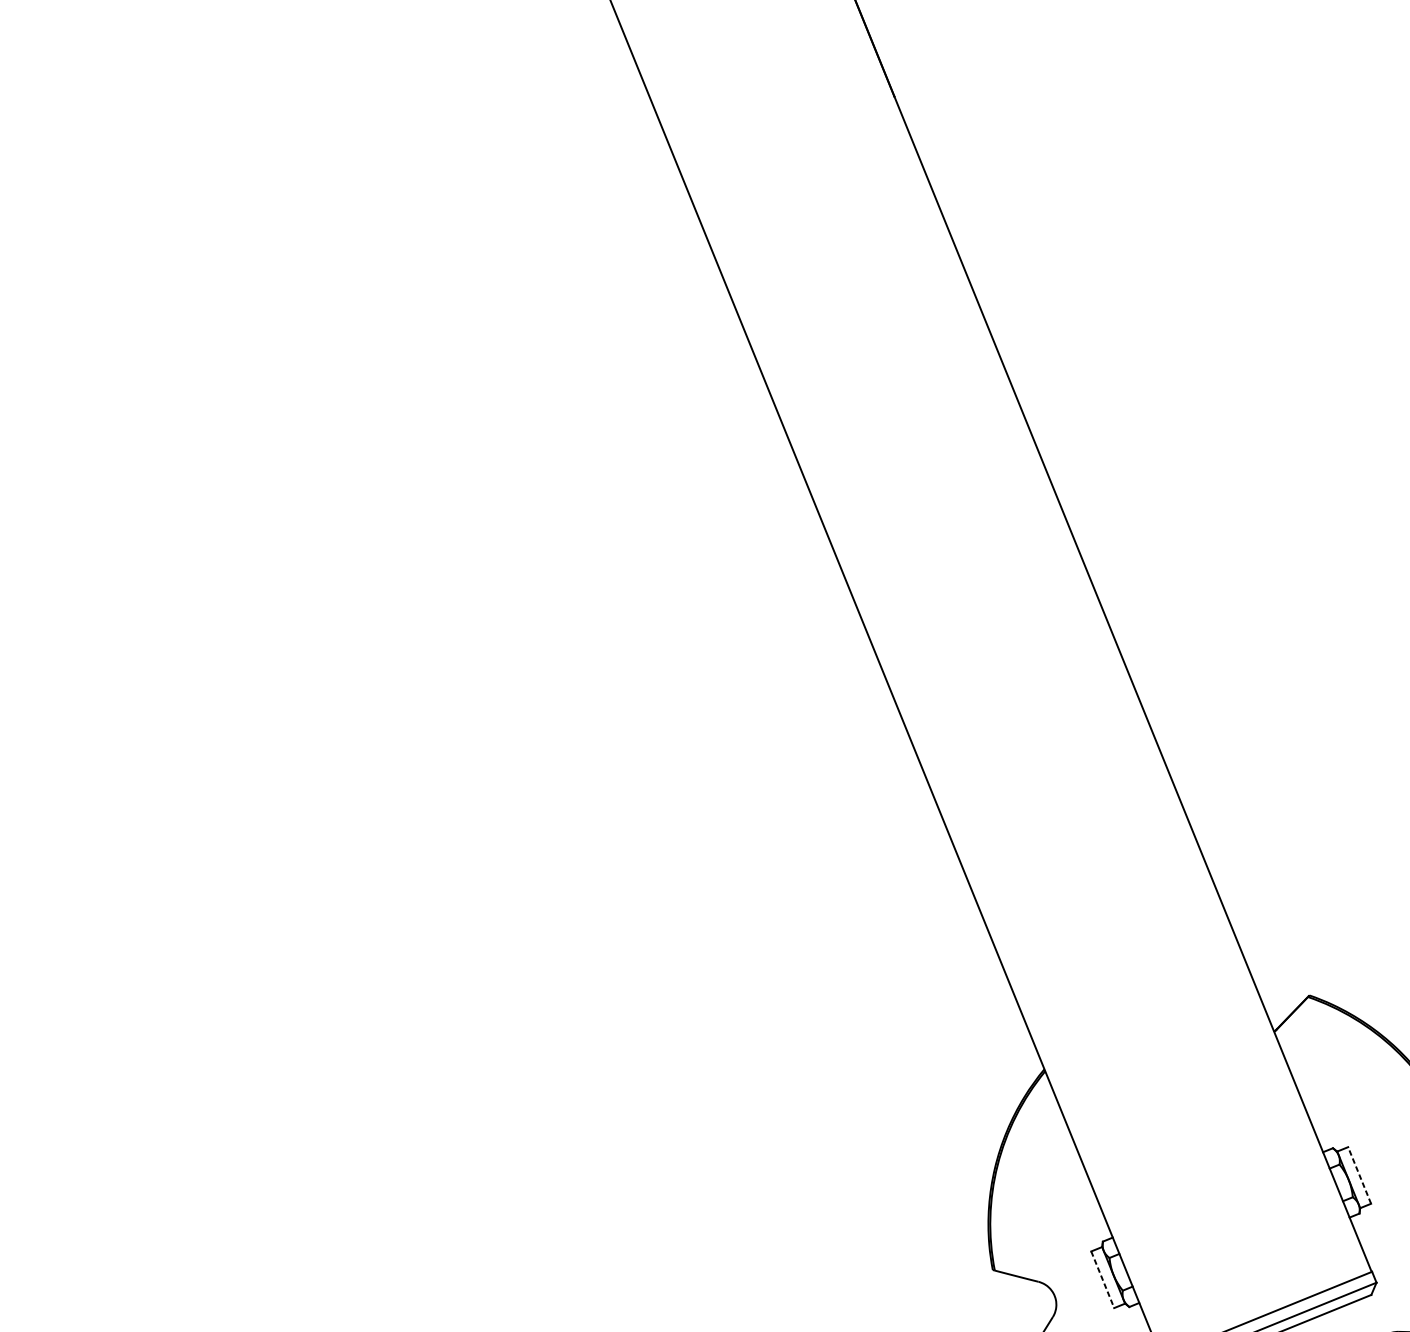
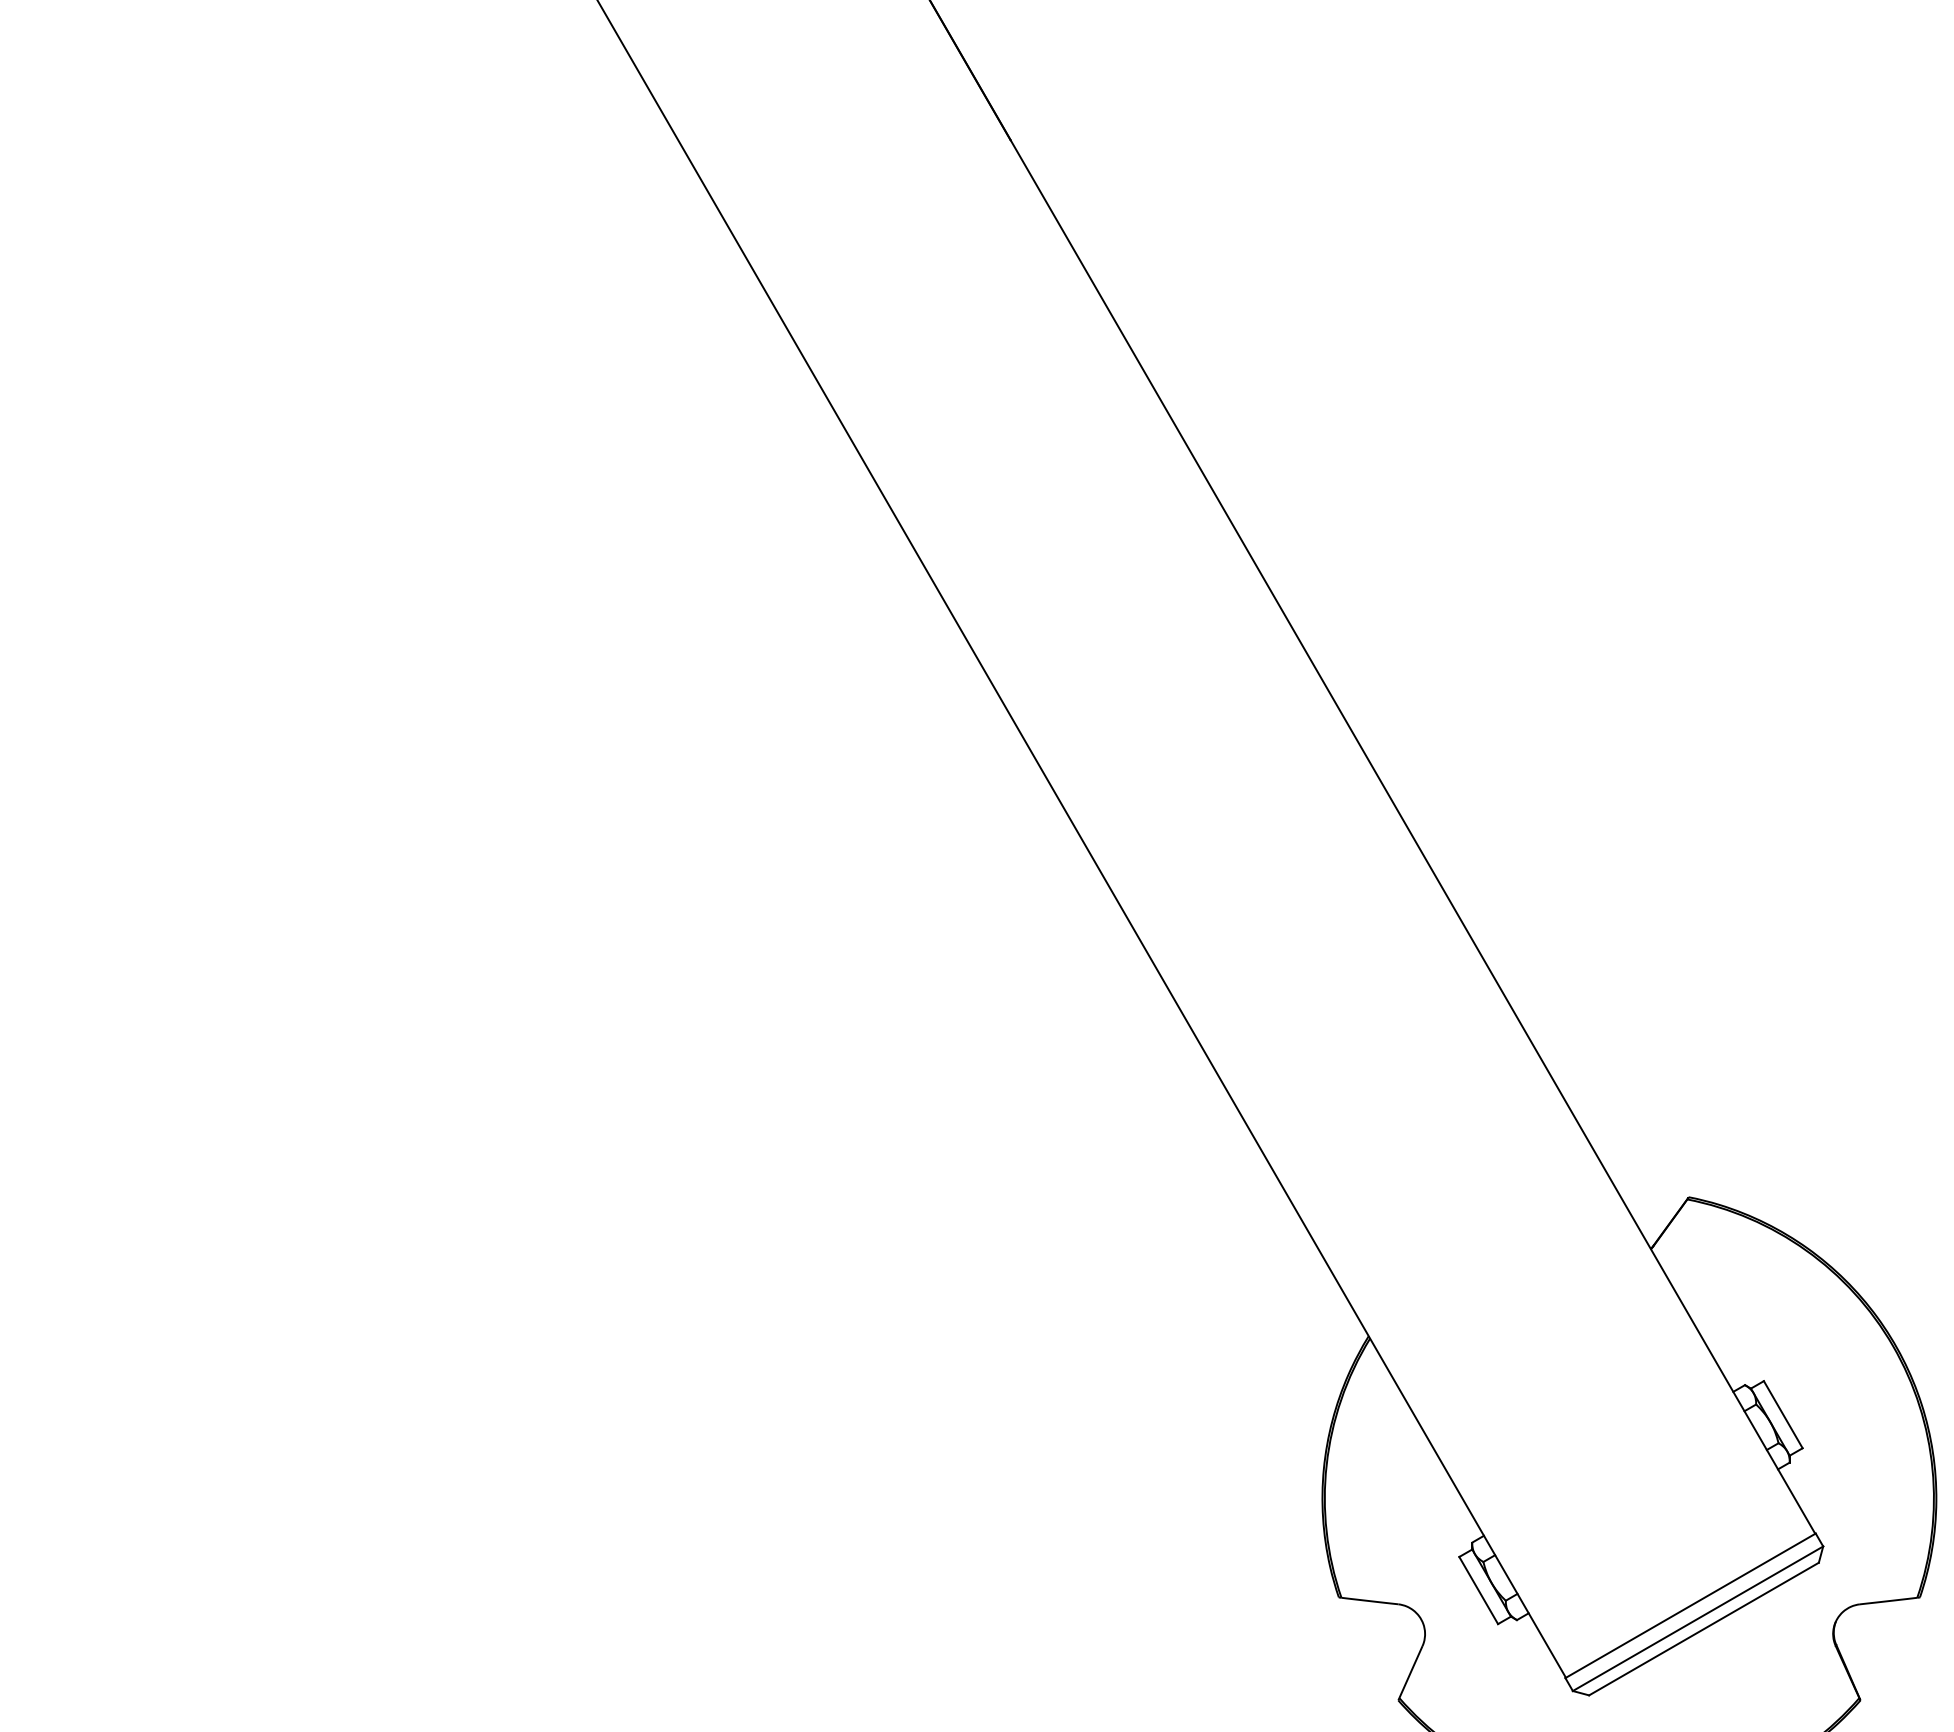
line: (1359, 1175) -> (1783, 1414), dashed -> solid
line: (1102, 1279) -> (1478, 1590), dashed -> solid

